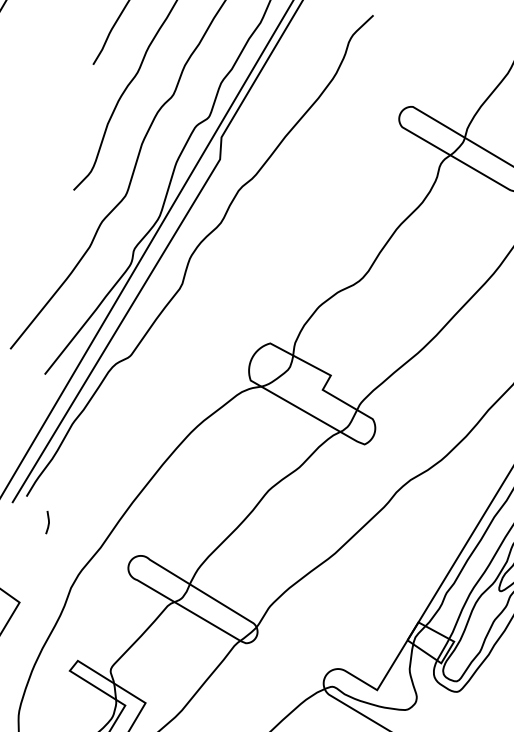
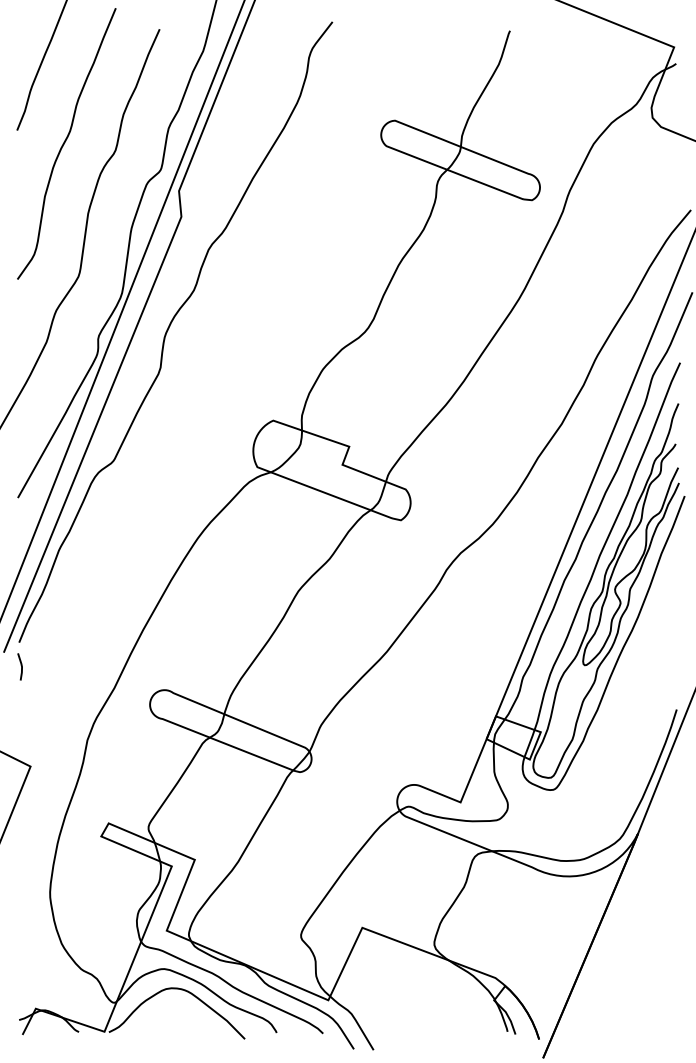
line: (47, 521) -> (20, 665), moved

